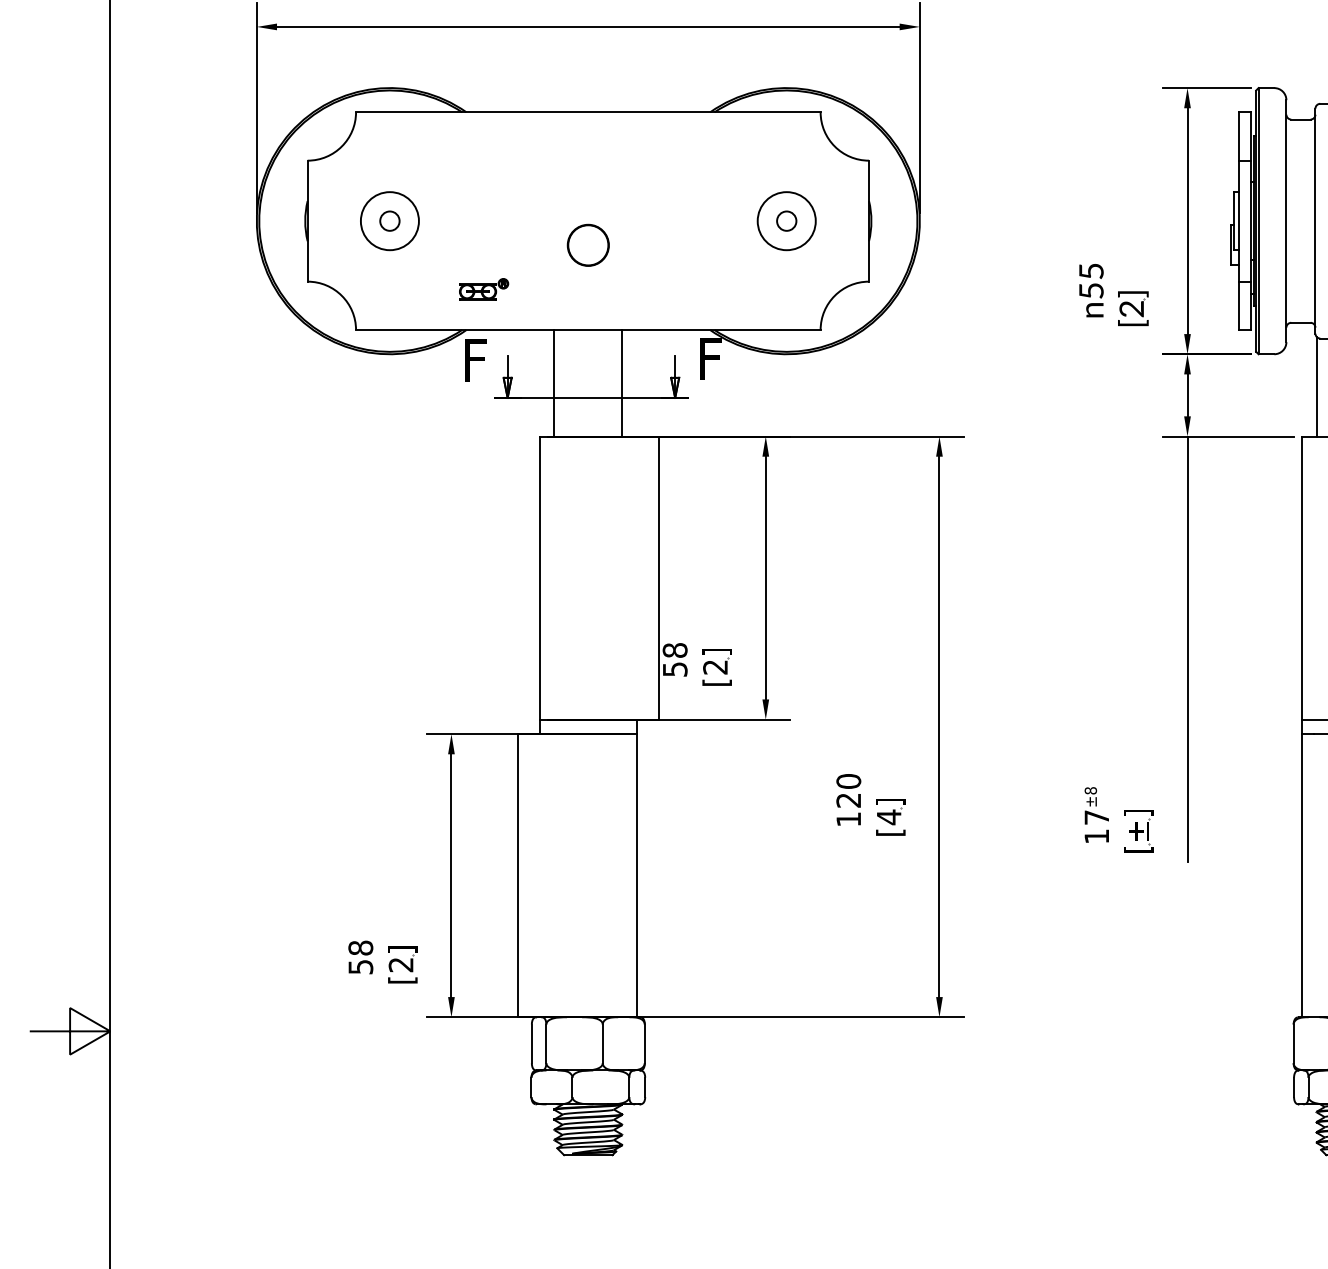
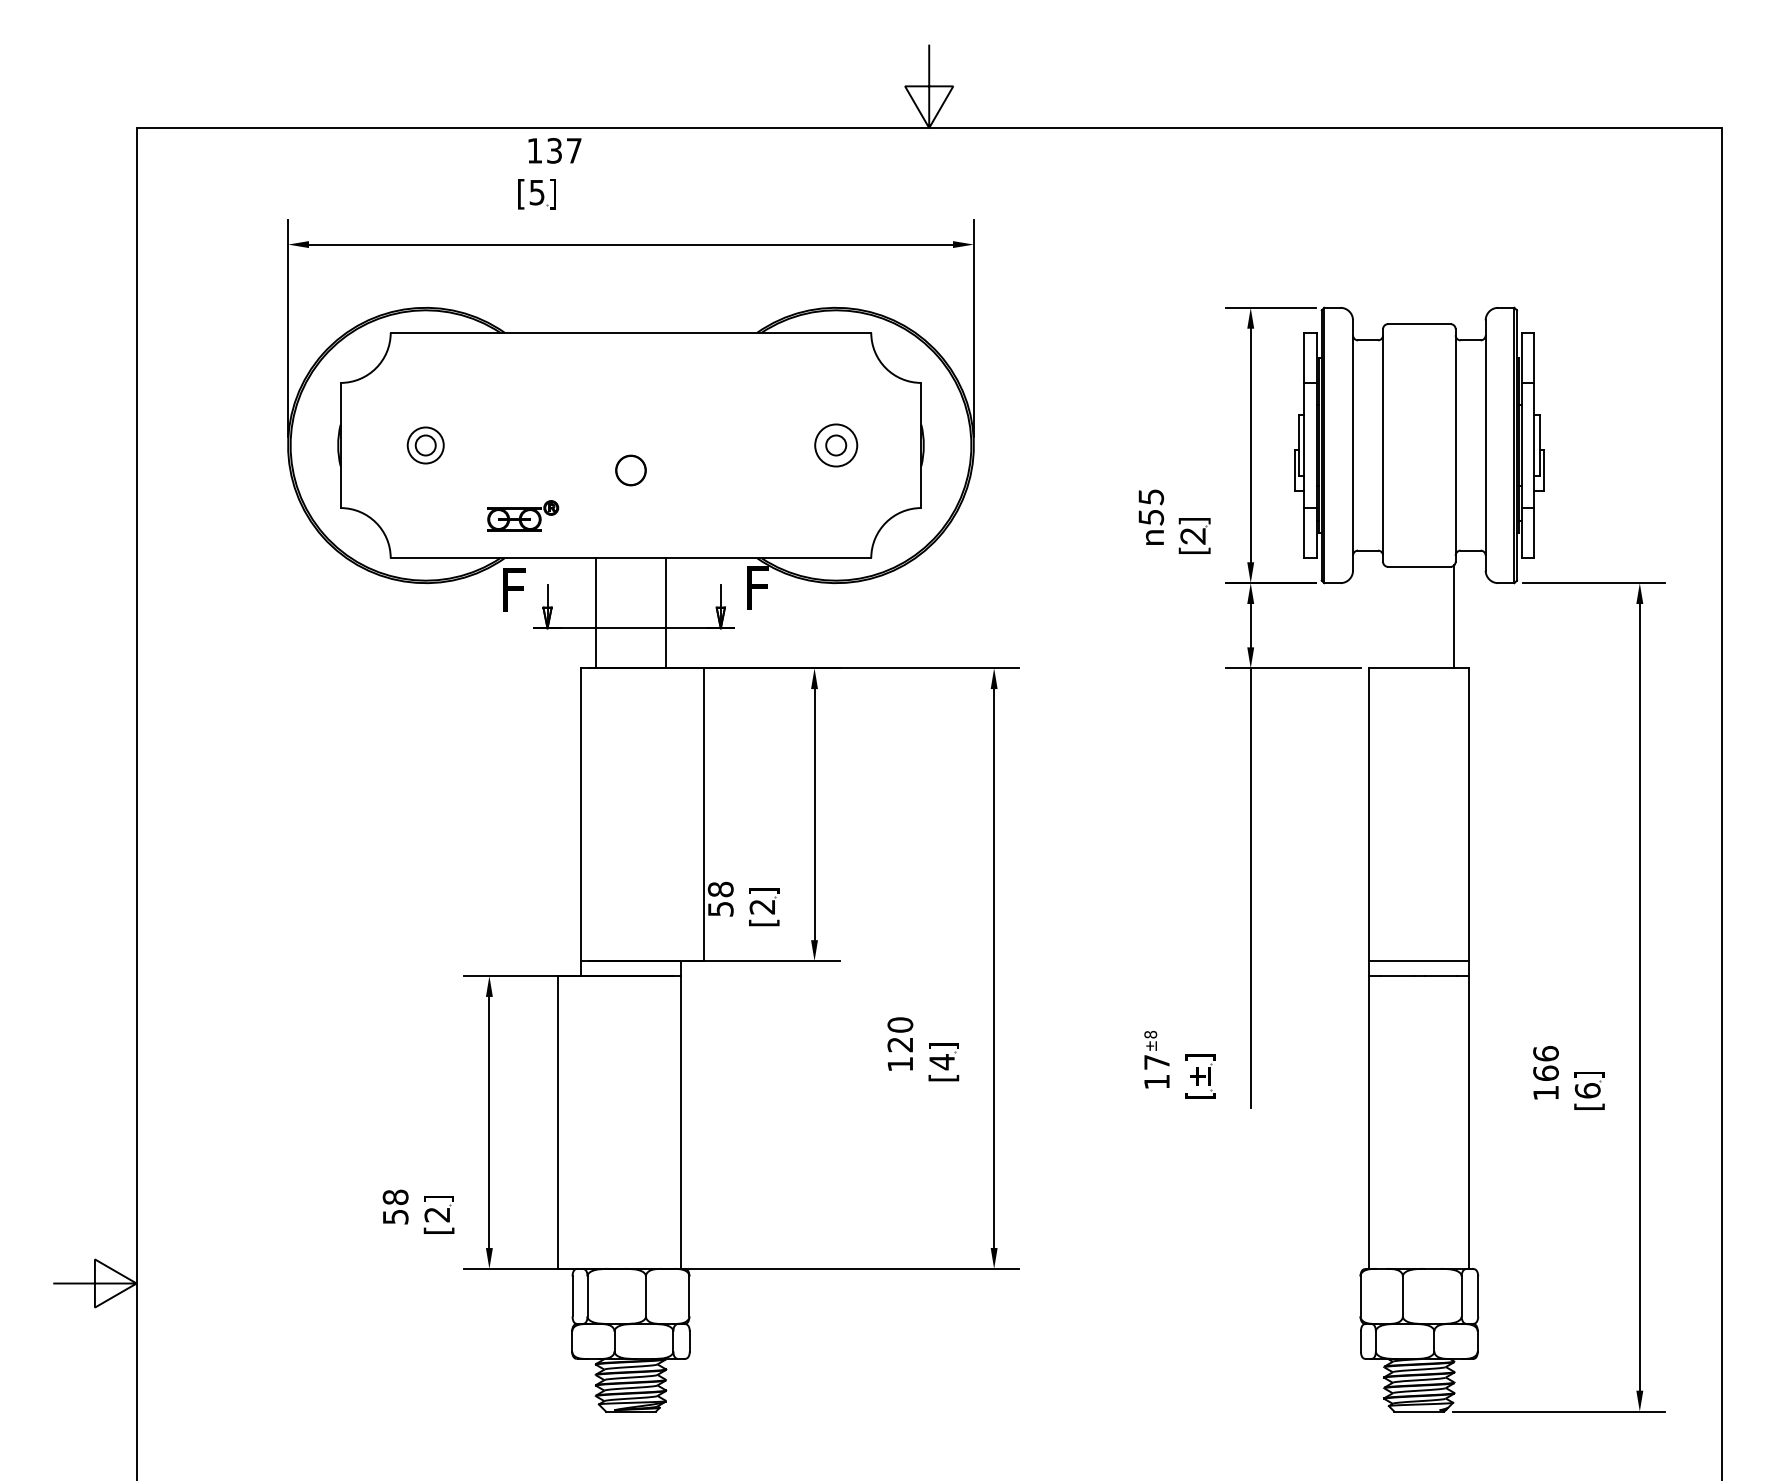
circle: (389, 221) -> (425, 445), size x0.6
circle: (787, 221) -> (836, 445), size x0.7
part: (587, 245) -> (630, 470), size x0.7
part: (483, 288) -> (522, 515), size x1.4
line: (1316, 386) -> (1384, 616), removed

